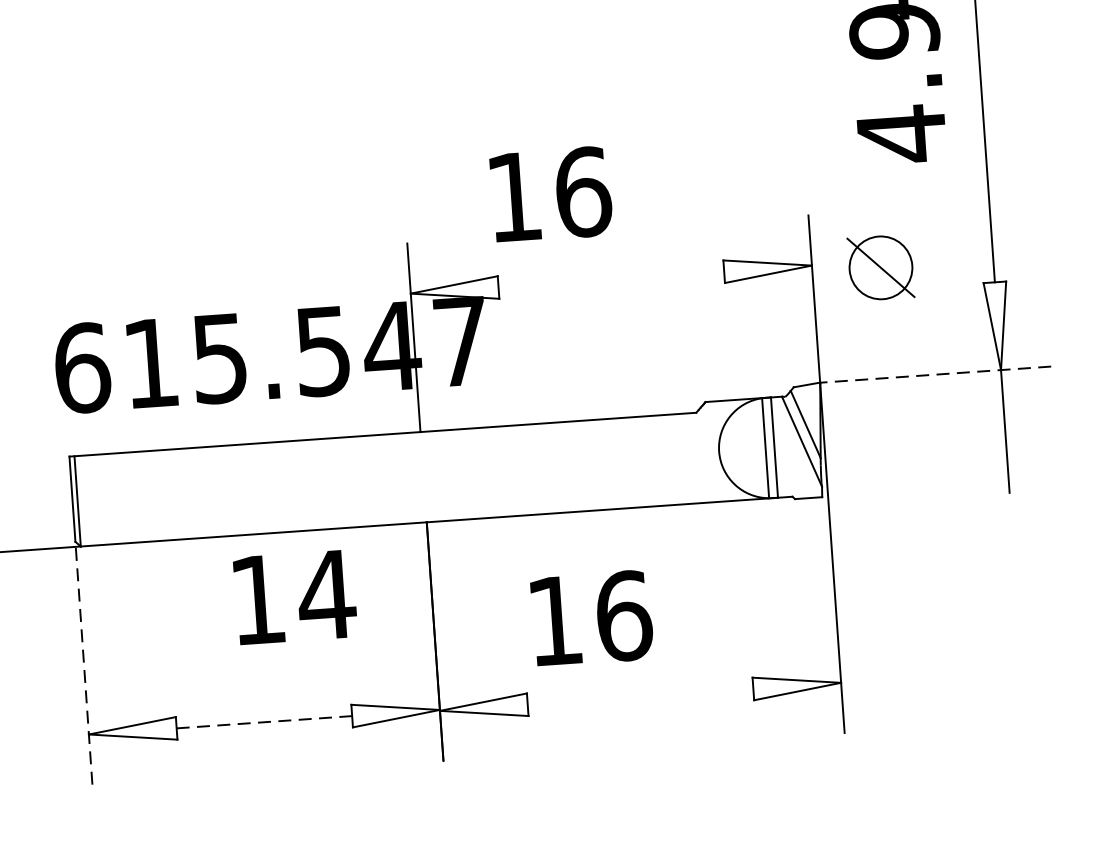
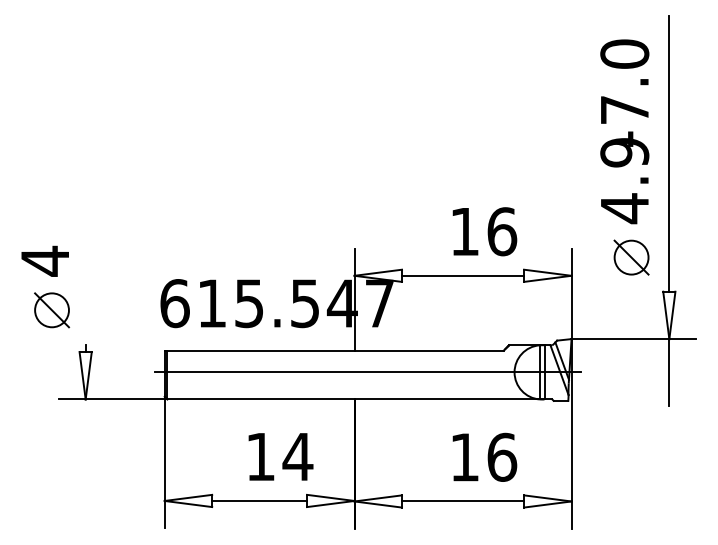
text: (550, 194) -> (484, 231), moved
part: (880, 267) -> (631, 257), moved
line: (612, 278) -> (463, 275), added
line: (934, 375) -> (633, 339), dashed -> solid
line: (447, 470) -> (367, 372), added
text: (294, 596) -> (280, 456), moved
text: (591, 616) -> (484, 456), moved
line: (83, 663) -> (164, 462), dashed -> solid
line: (641, 696) -> (463, 501), added
line: (265, 721) -> (260, 500), dashed -> solid

